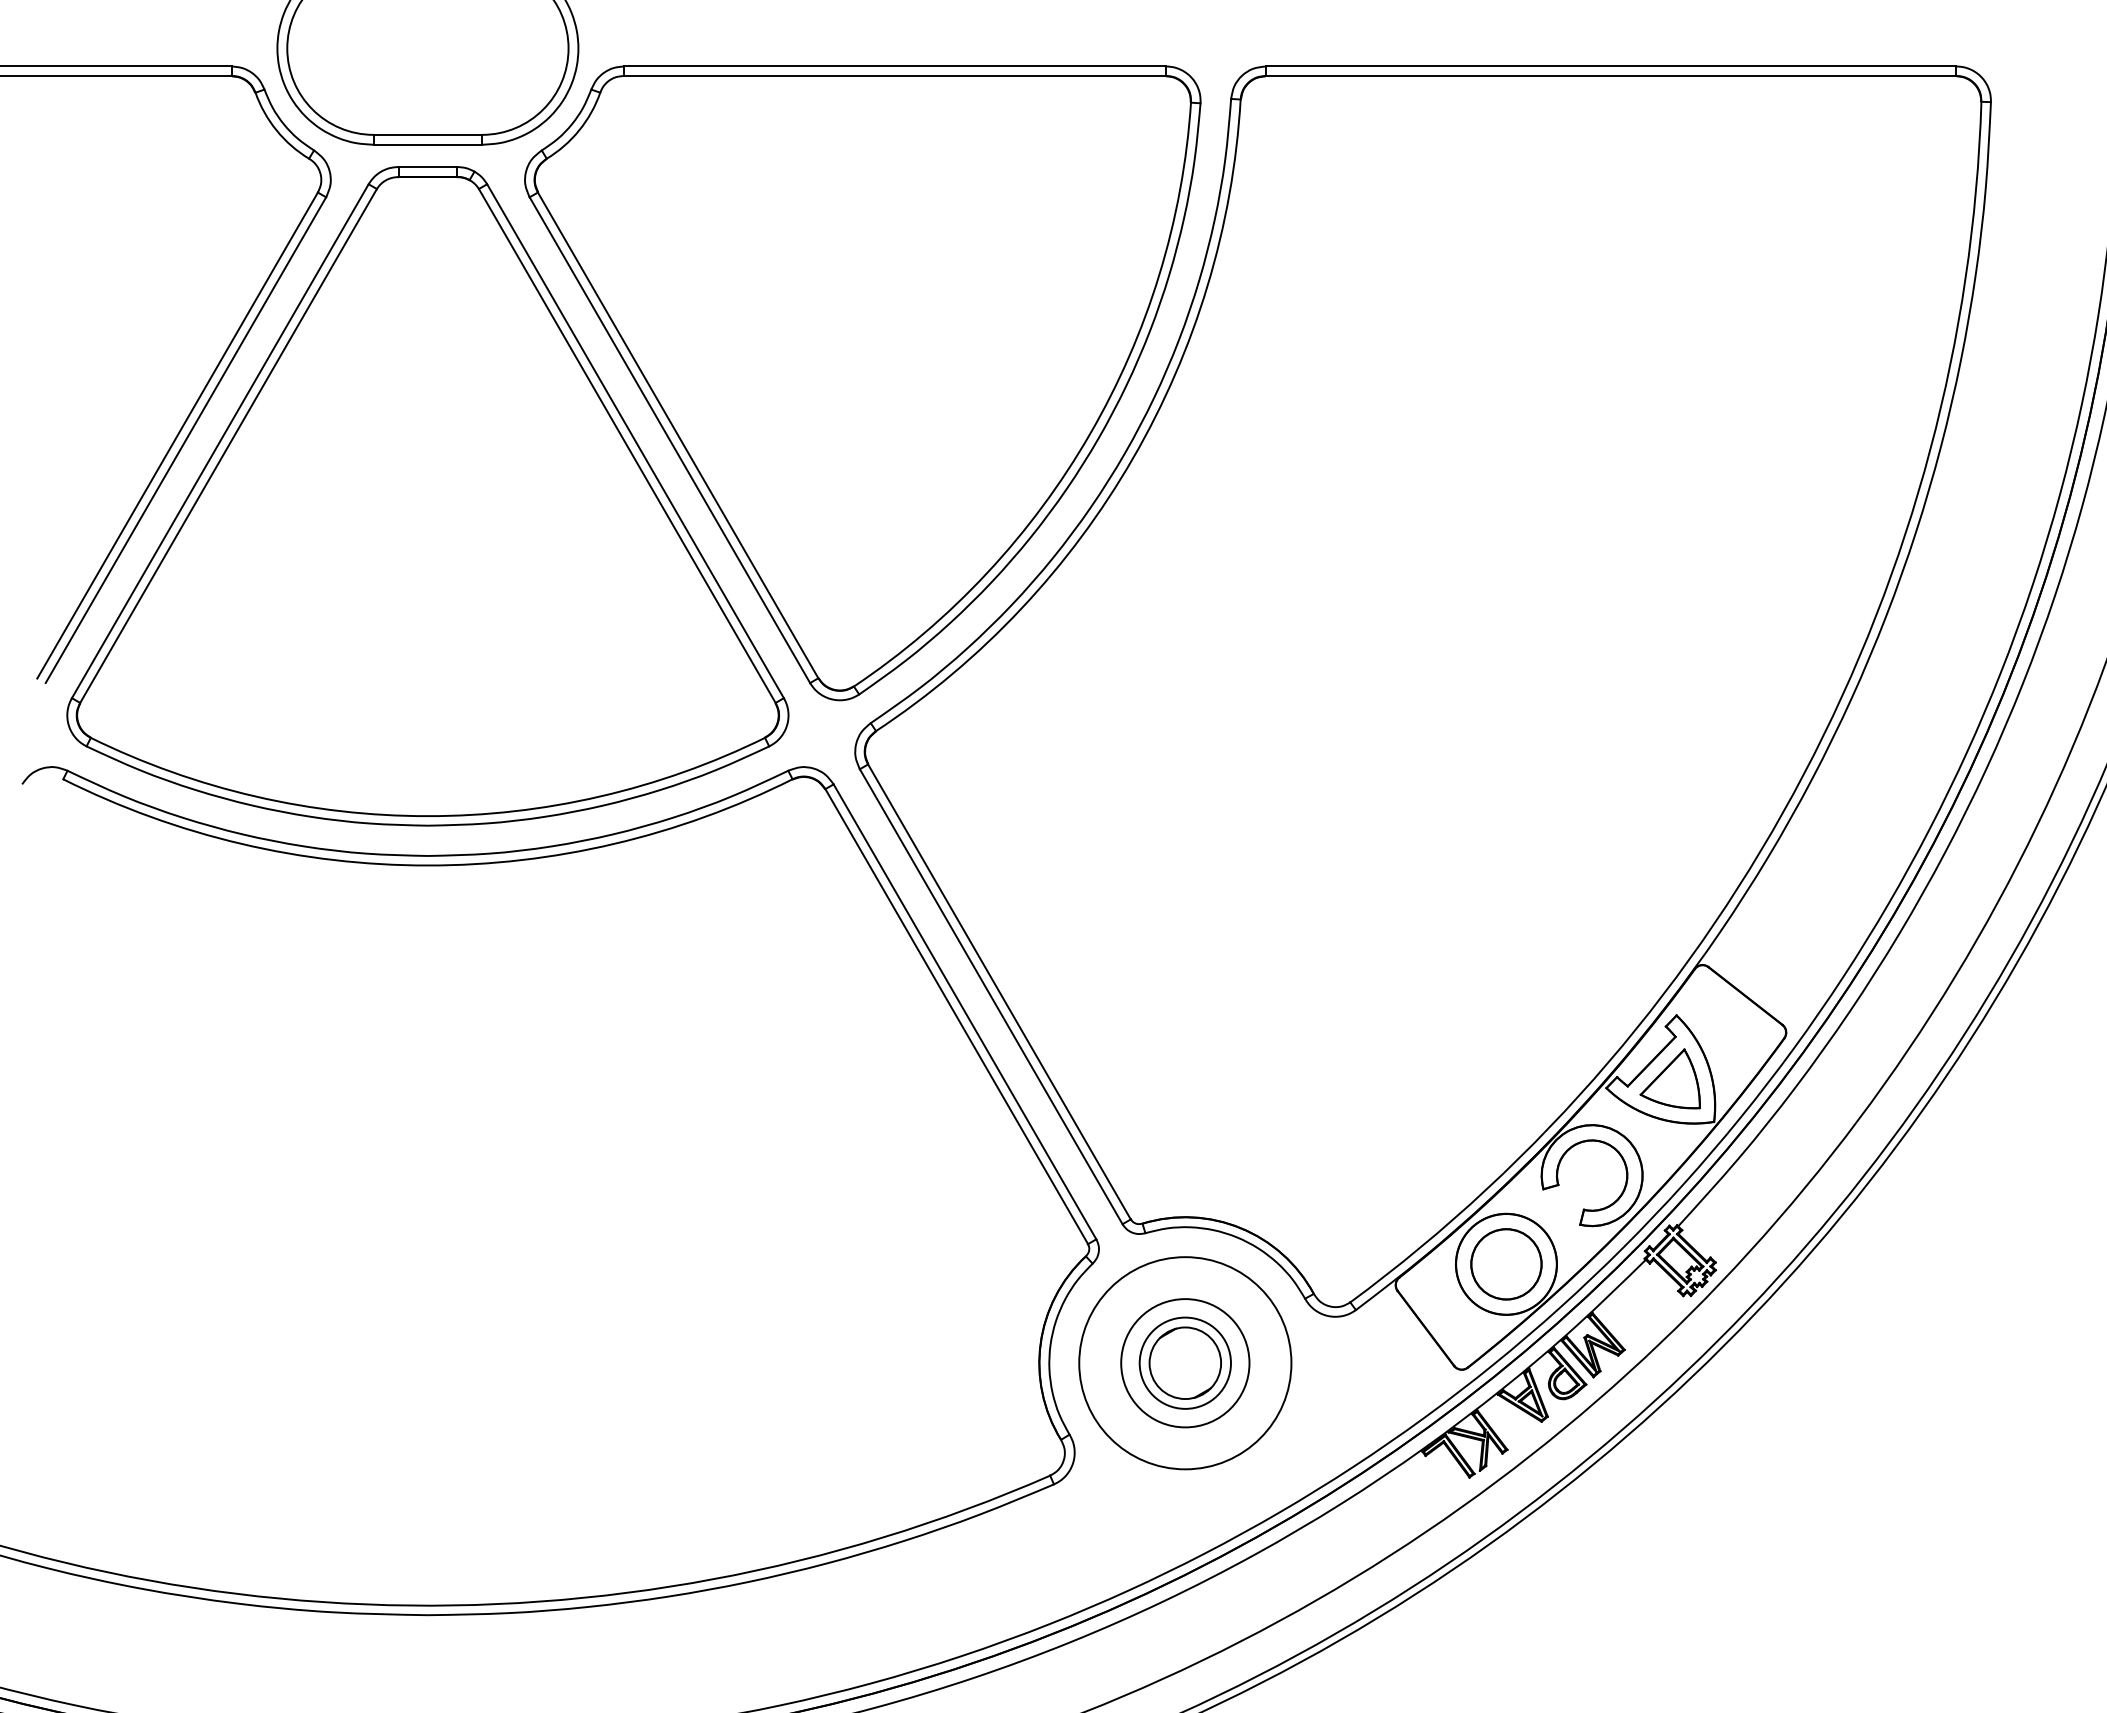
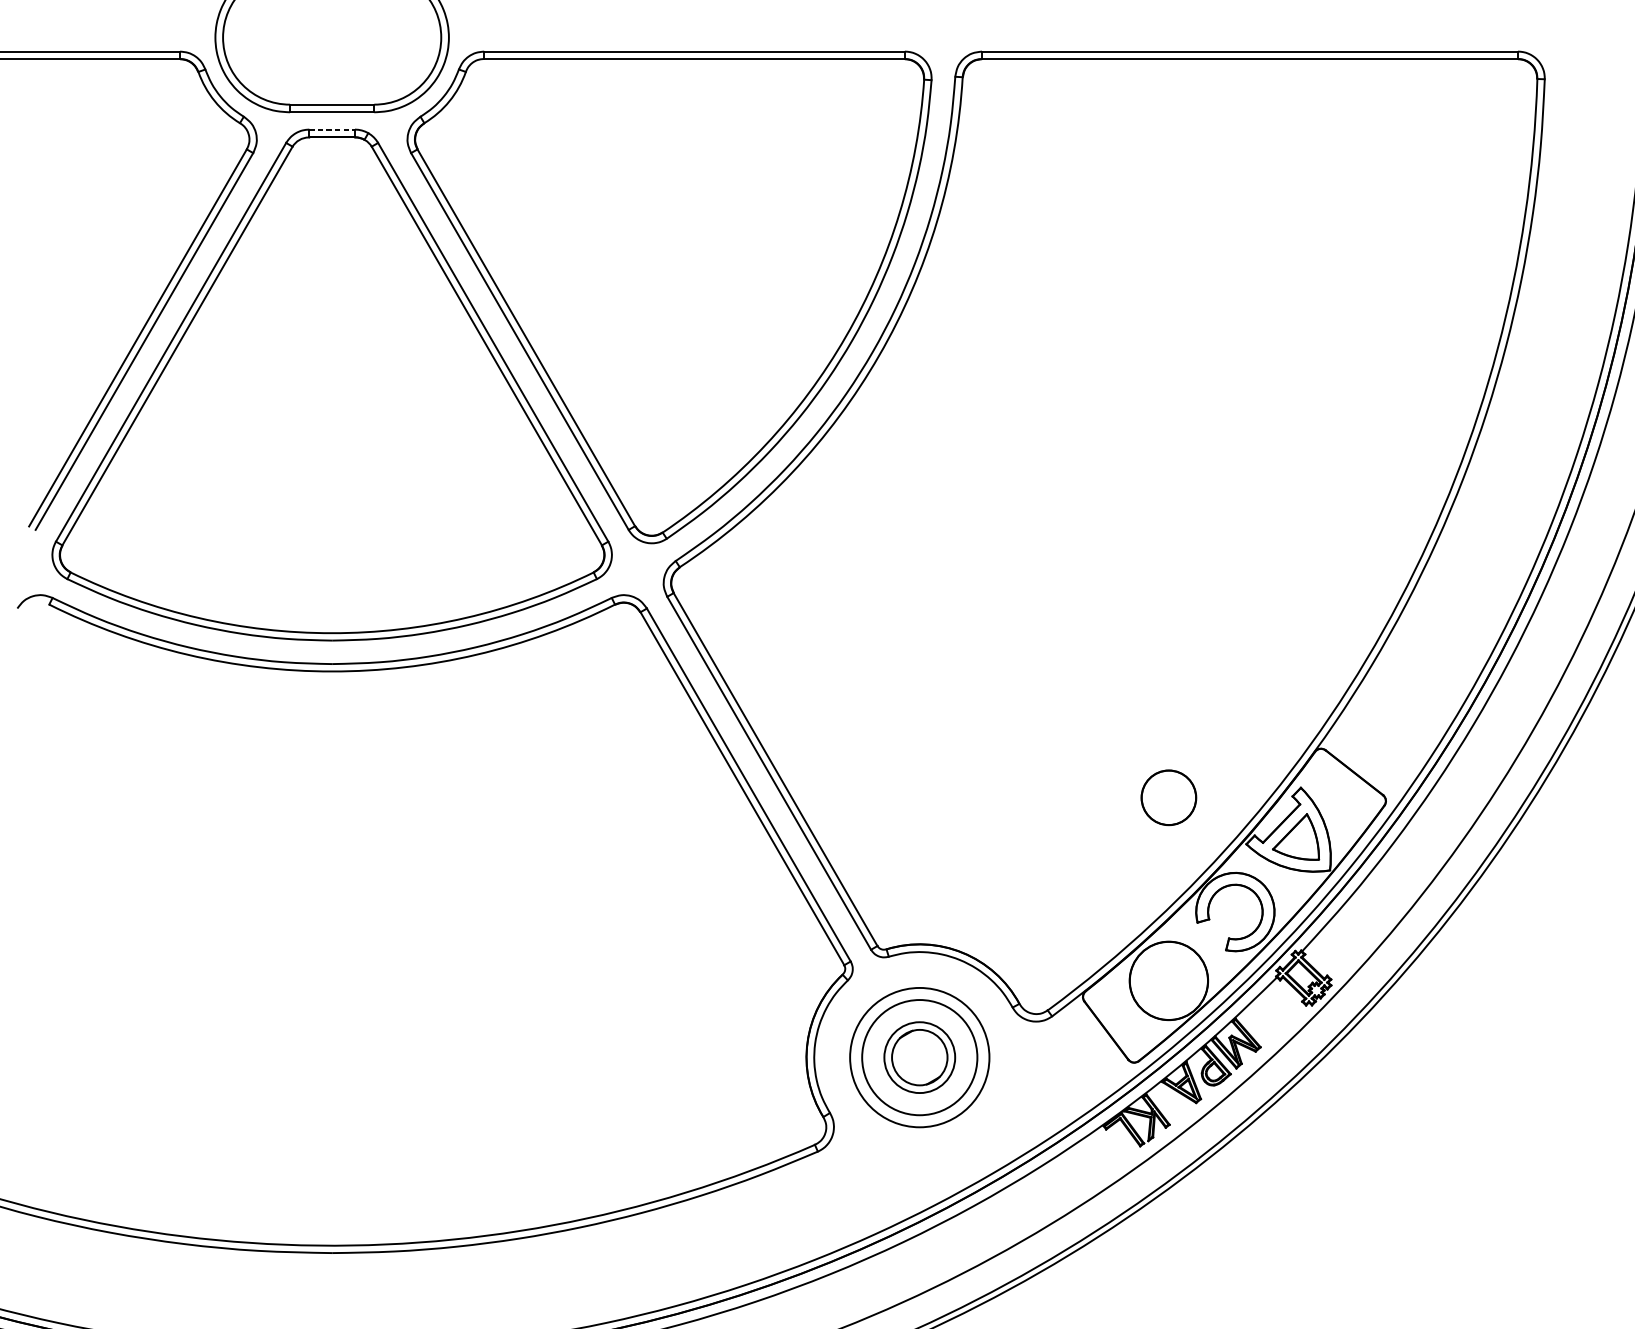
line: (428, 167) -> (332, 129), solid -> dashed
circle: (1506, 1264) -> (1168, 797), moved
circle: (1185, 1363) -> (919, 1057), size x0.7
circle: (1185, 1363) -> (919, 1057), size x1.4

